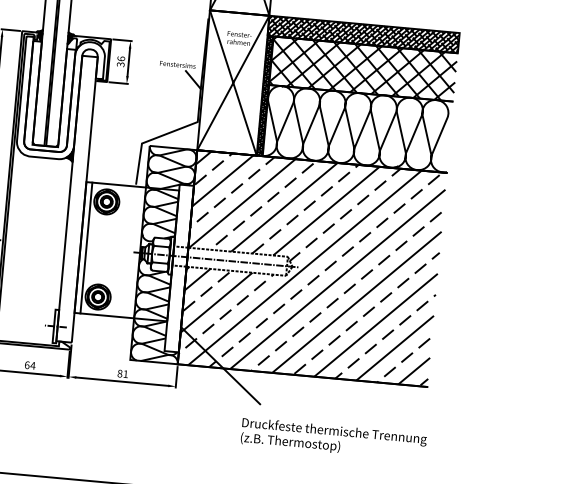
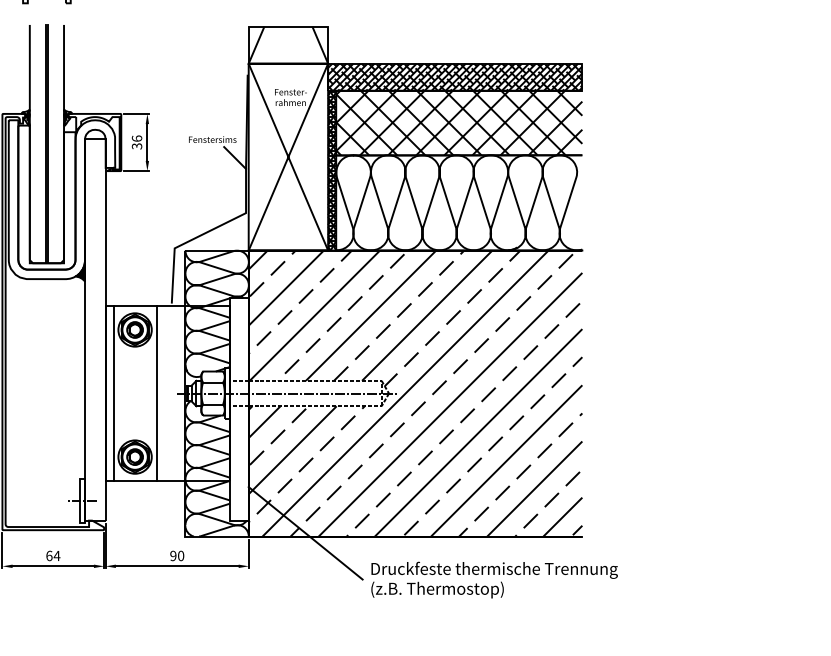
line: (118, 250) -> (156, 393), added
text: (123, 373) -> (177, 555), 81 -> 90
text: (333, 438) -> (494, 579), moved

